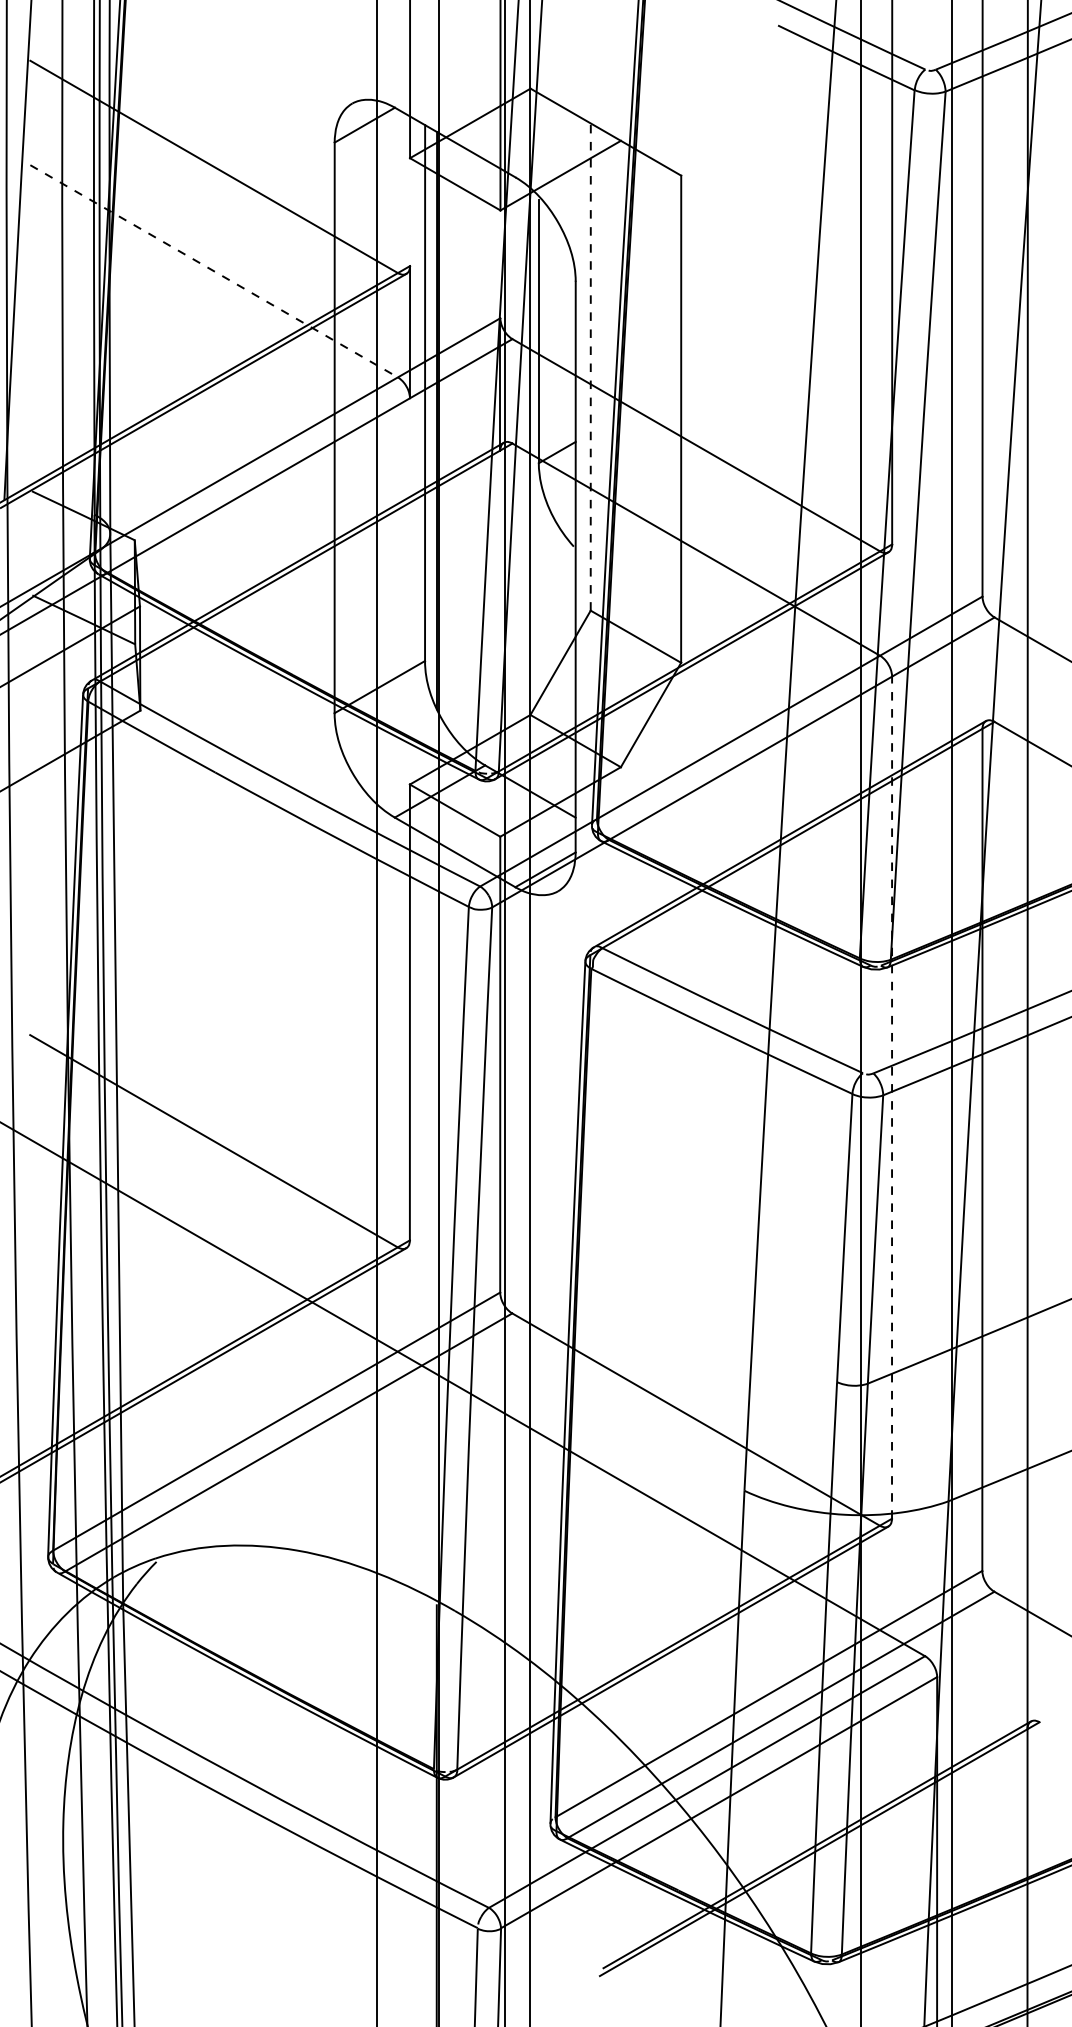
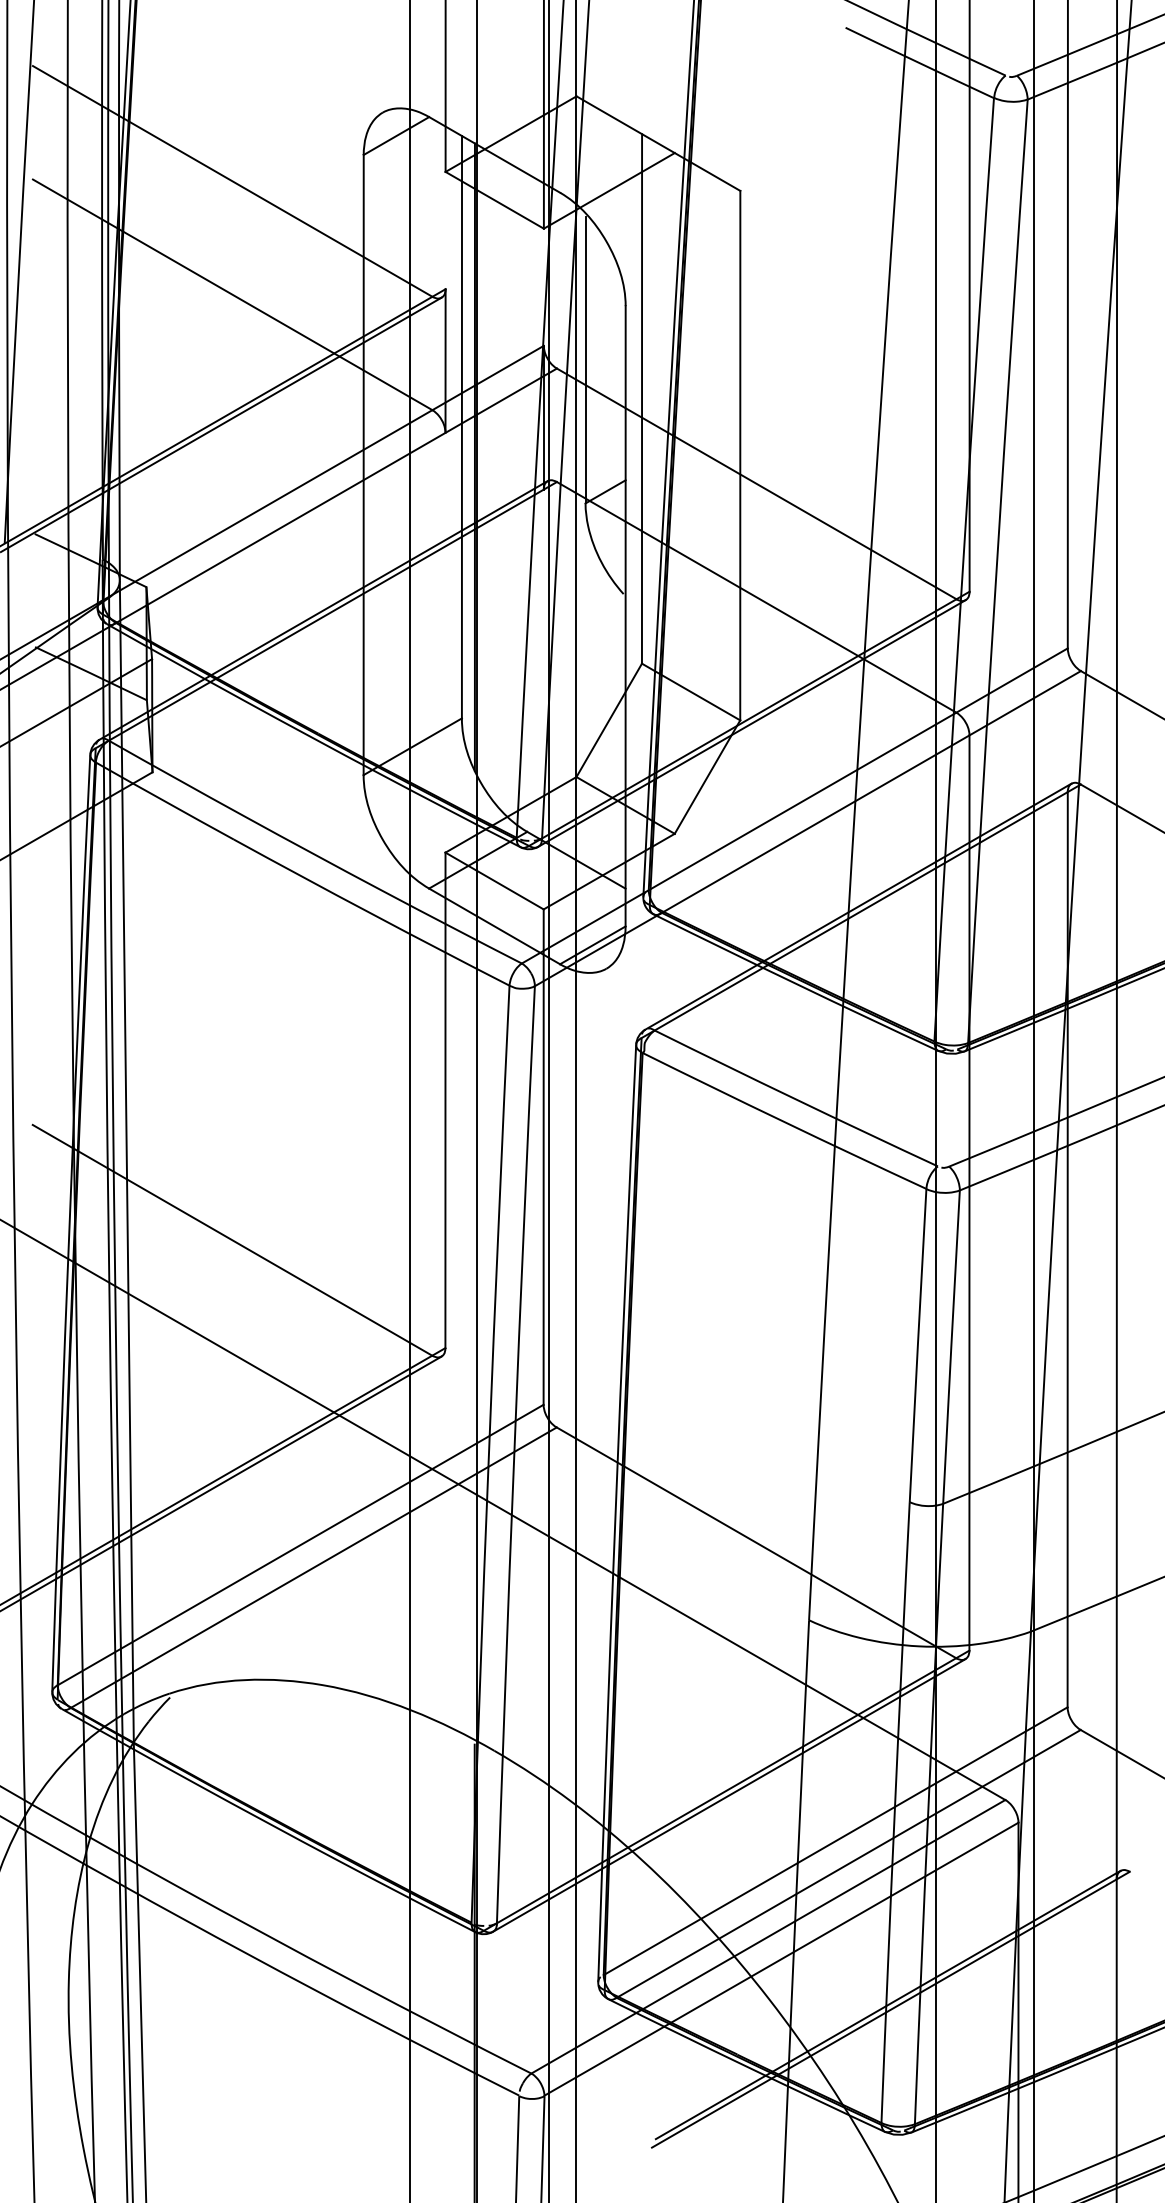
line: (213, 270) -> (232, 294), dashed -> solid
line: (591, 366) -> (642, 398), dashed -> solid
line: (892, 1098) -> (969, 1193), dashed -> solid

